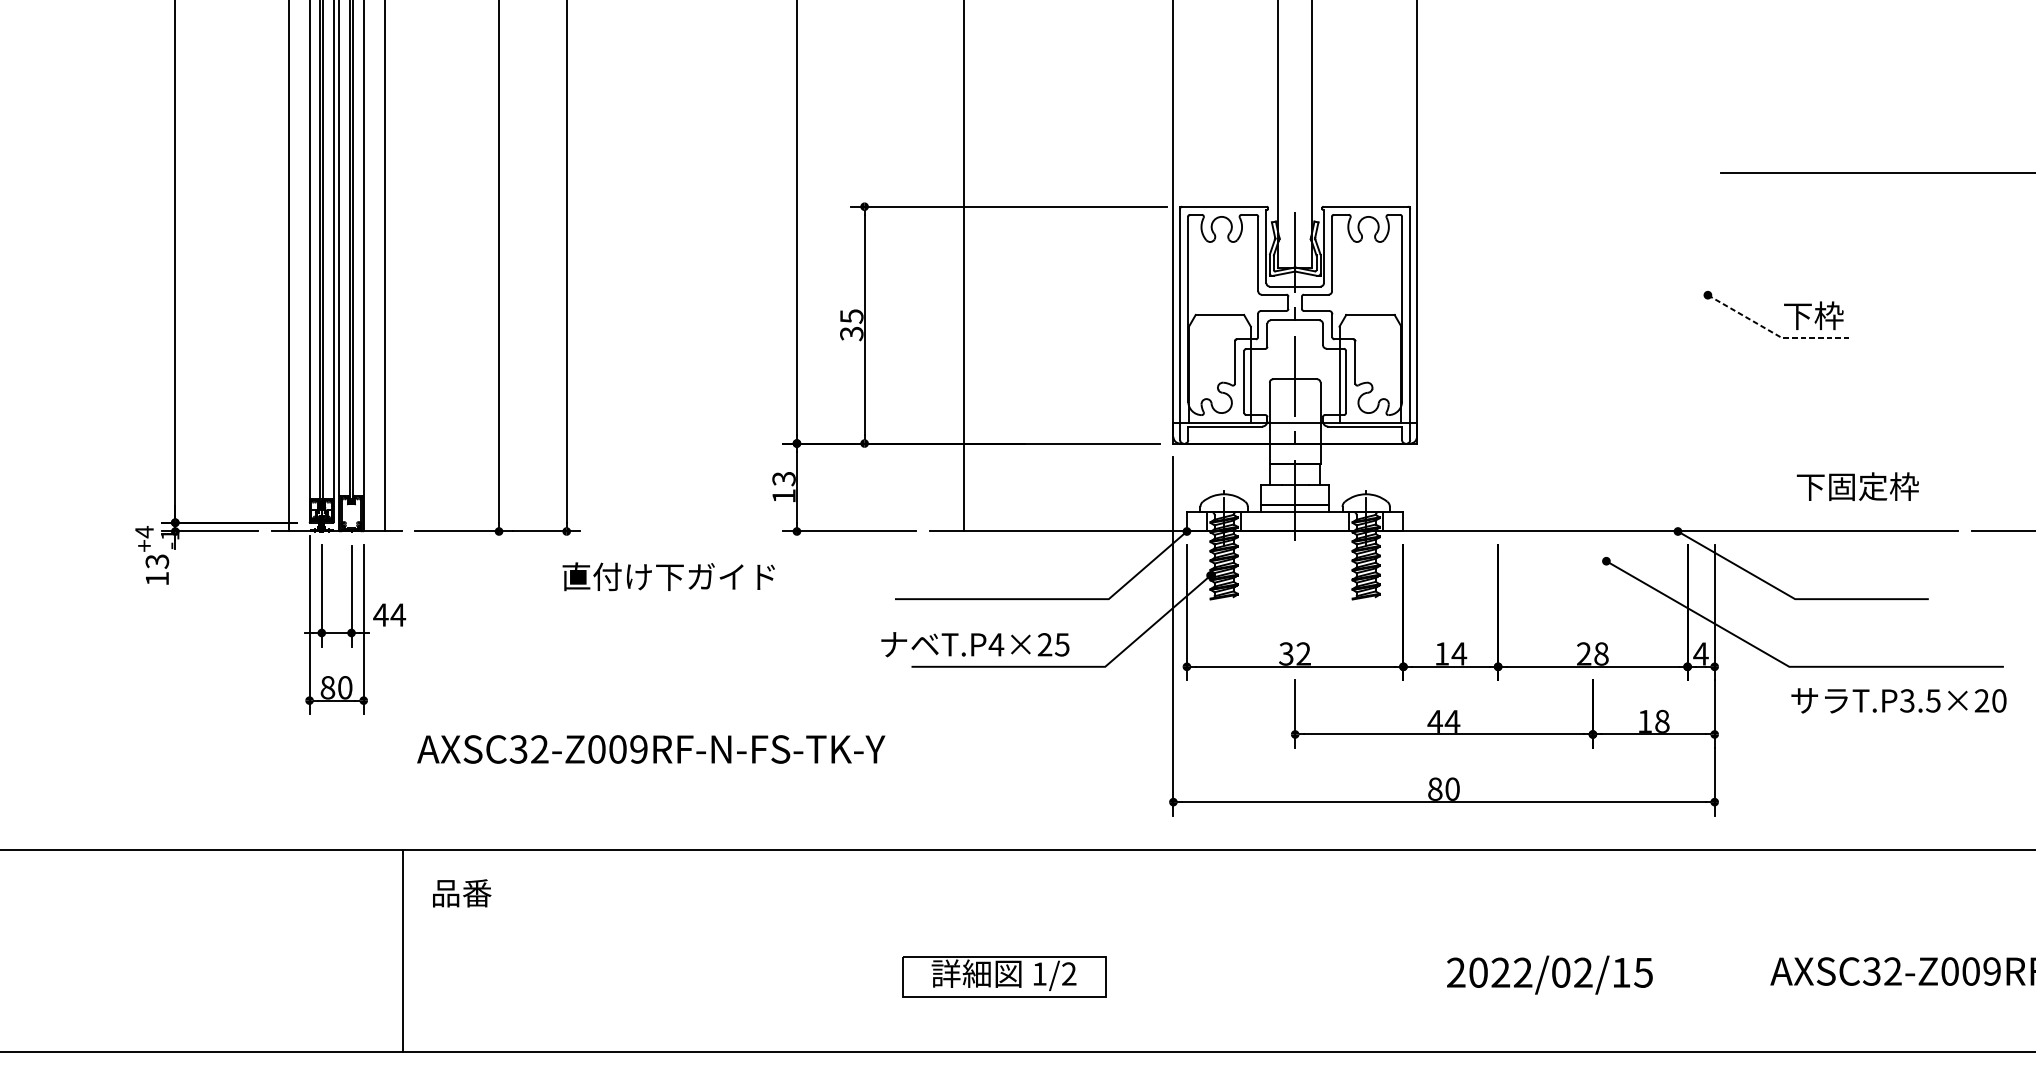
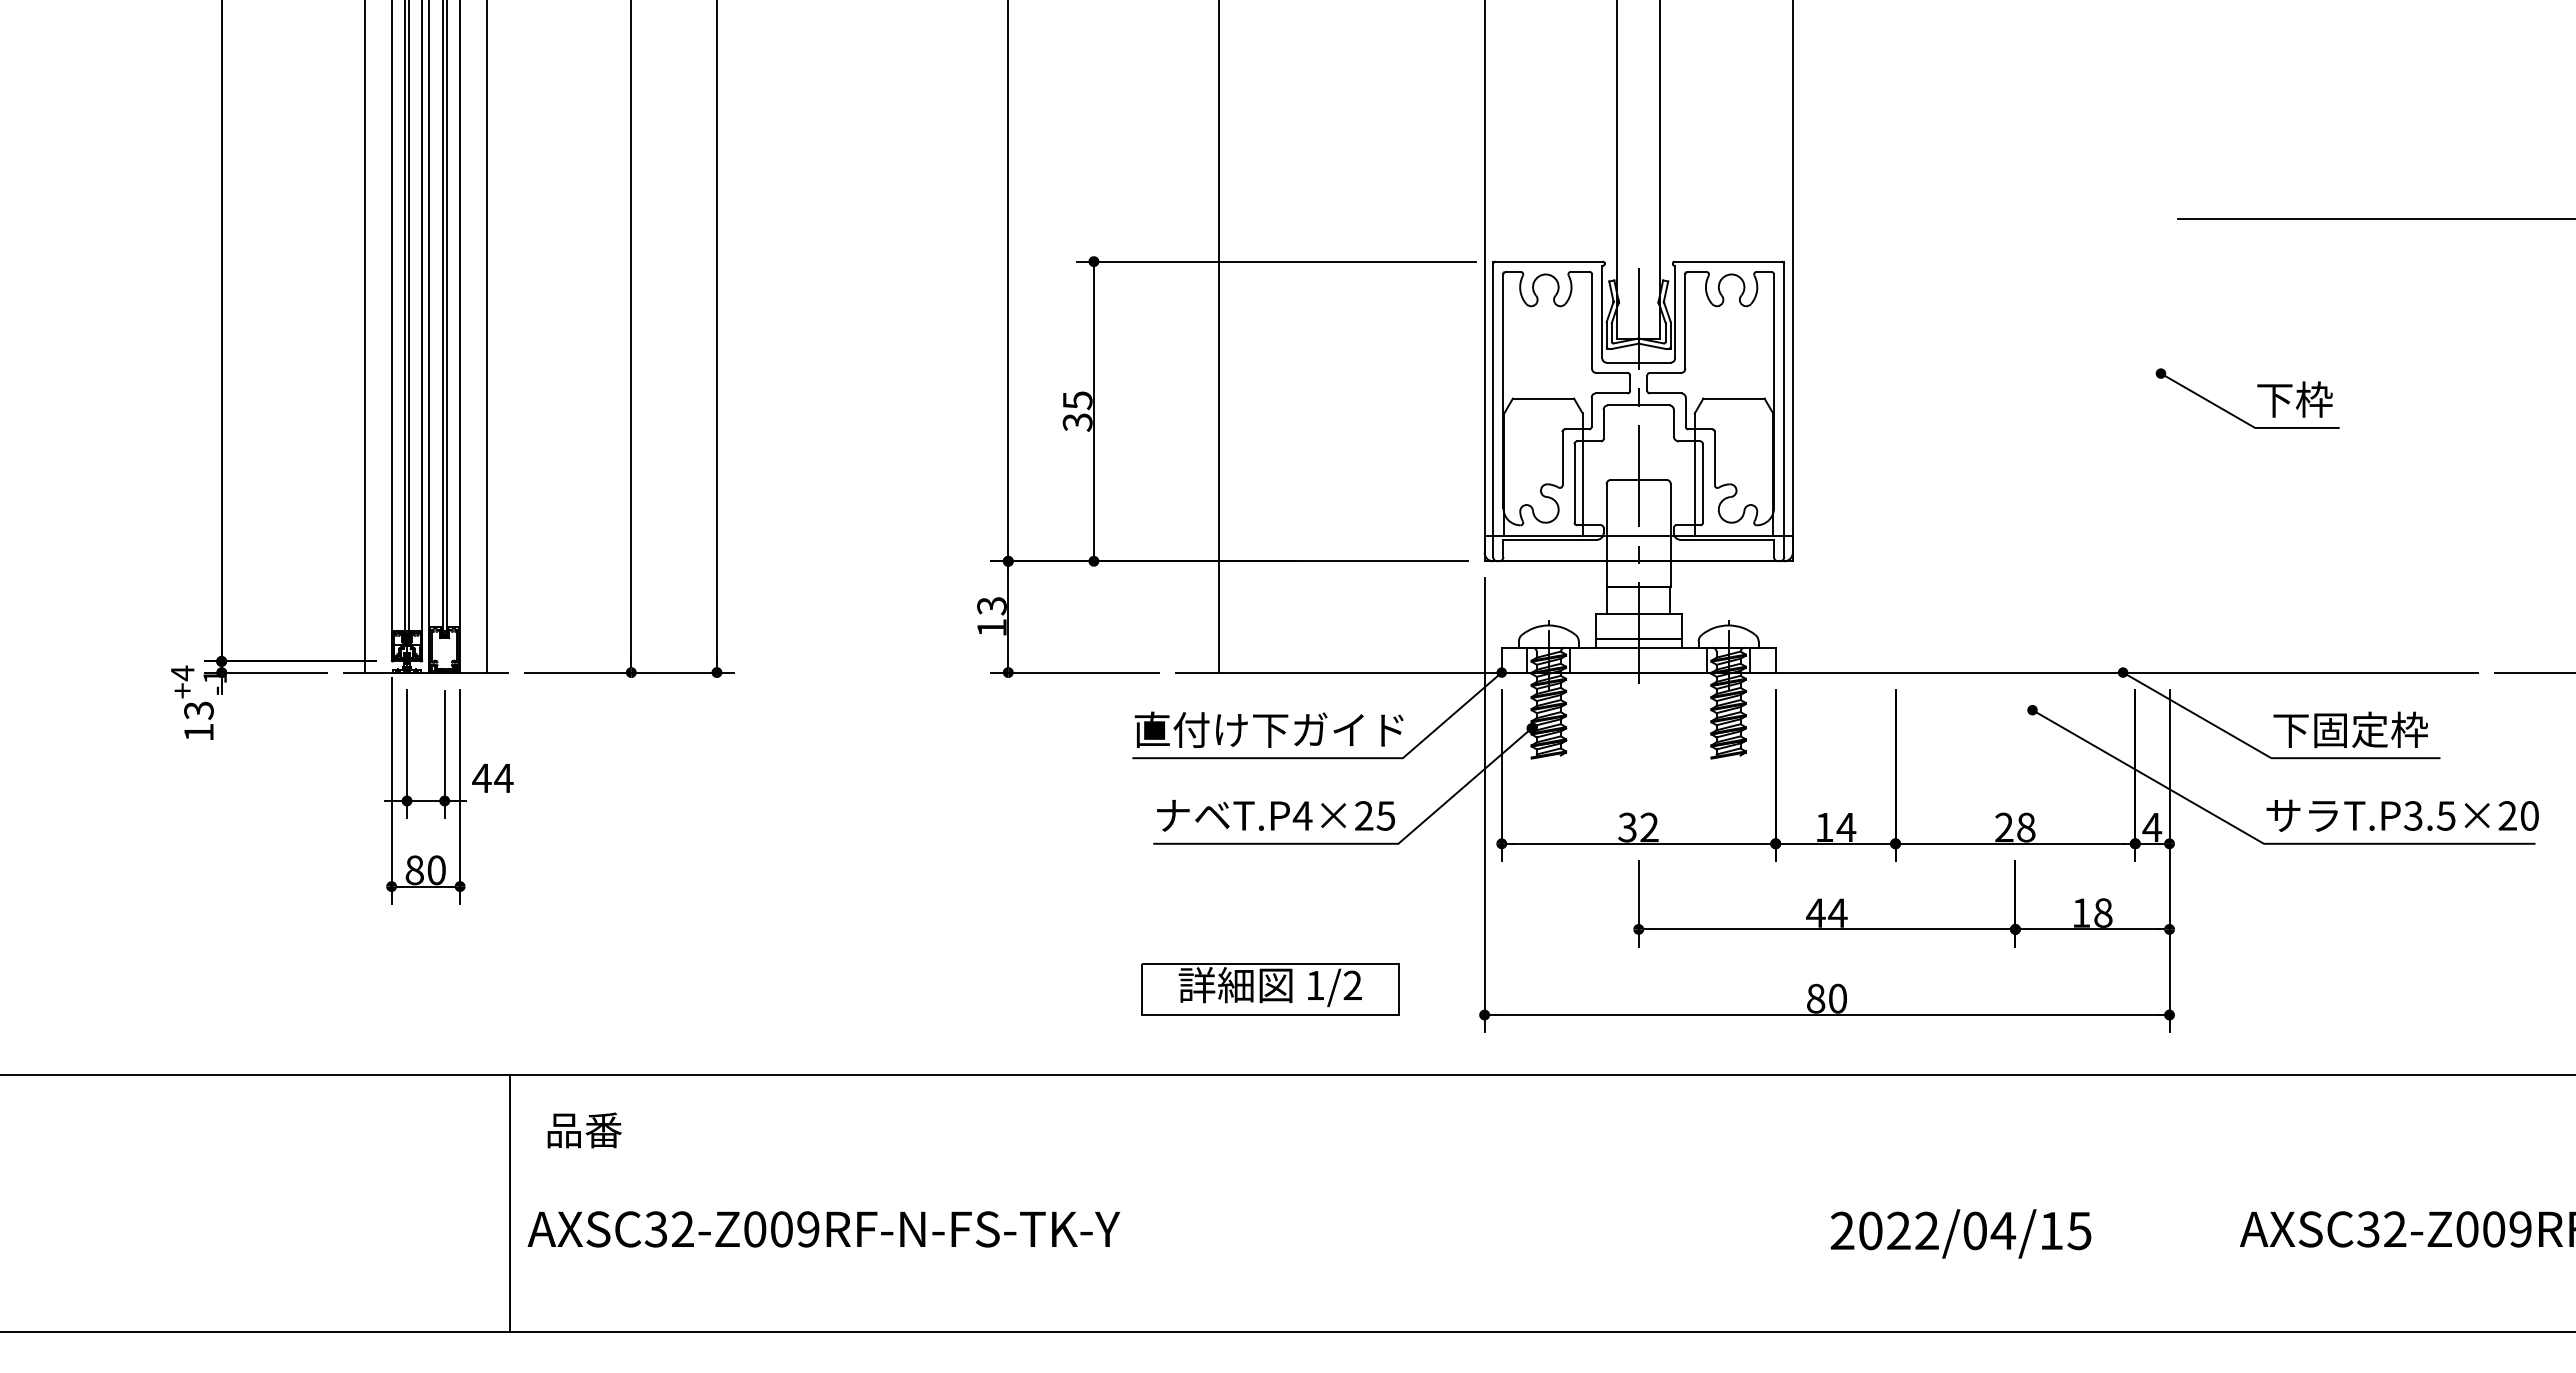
line: (1774, 333) -> (2245, 422), dashed -> solid
text: (1857, 486) -> (2350, 729), moved
text: (668, 576) -> (1268, 729), moved
text: (975, 644) -> (1276, 815), moved
text: (1898, 700) -> (2402, 815), moved
text: (650, 749) -> (823, 1229), moved
text: (1583, 972) -> (2003, 1230), 2022/02/15 -> 2022/04/15
part: (1004, 977) -> (1270, 989), moved

